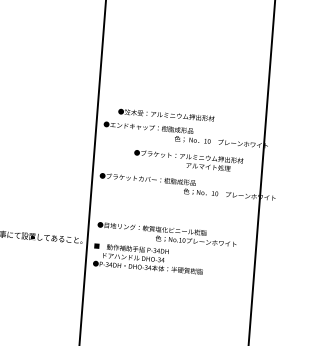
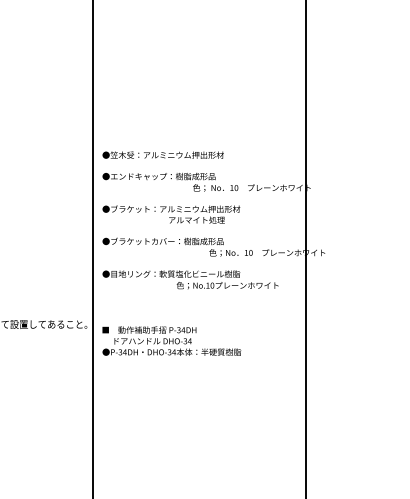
text: (165, 114) -> (162, 154), moved
text: (188, 161) -> (171, 214), moved
text: (167, 234) -> (190, 279), moved

